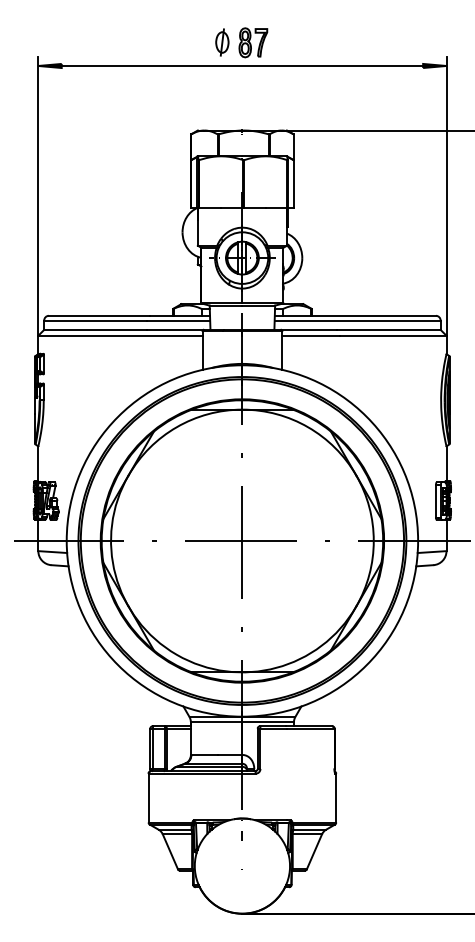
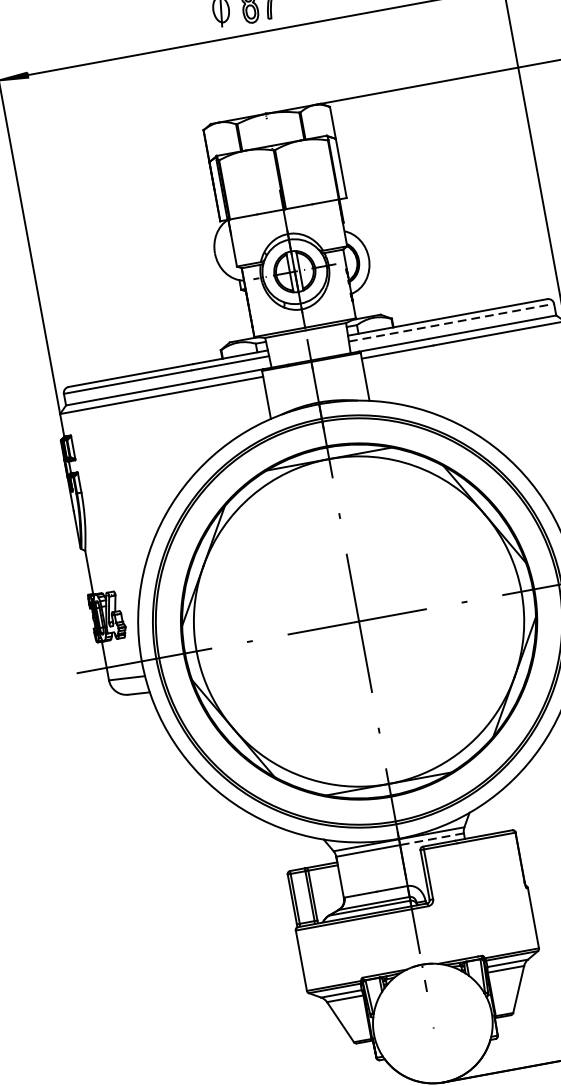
line: (357, 320) -> (451, 322), solid -> dashed
line: (268, 721) -> (432, 838), solid -> dashed

